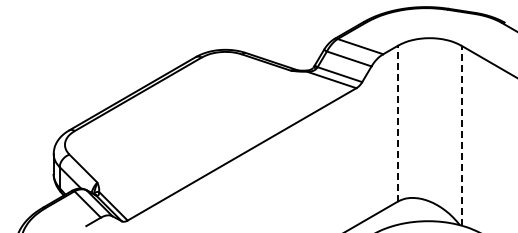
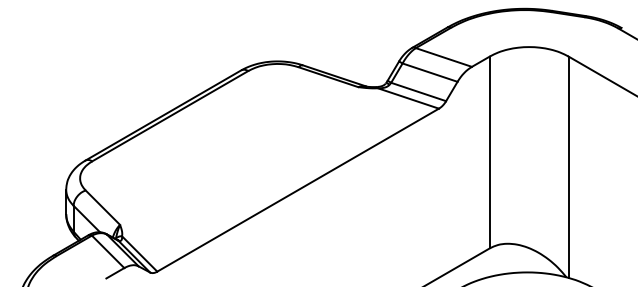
line: (397, 123) -> (489, 152), dashed -> solid
line: (461, 135) -> (568, 166), dashed -> solid

